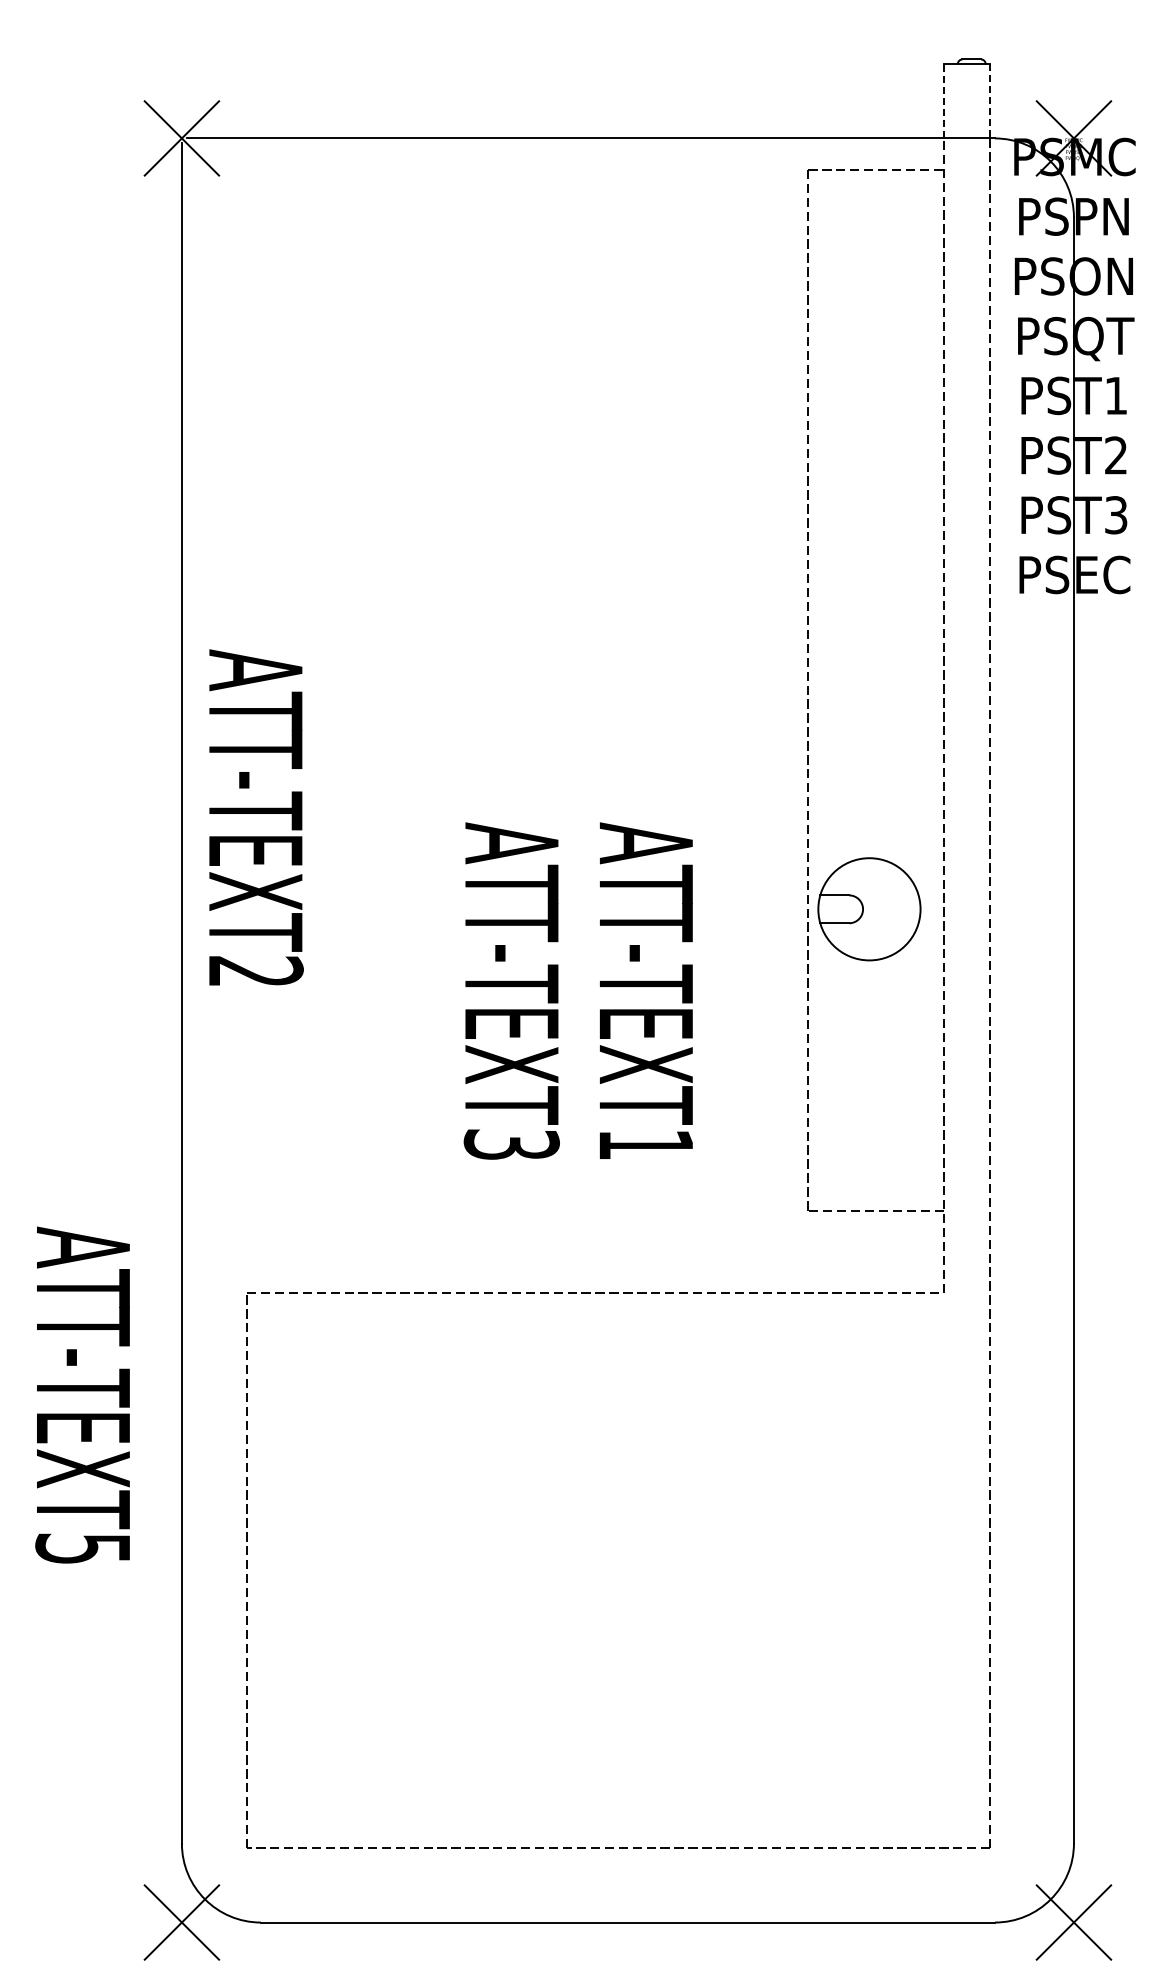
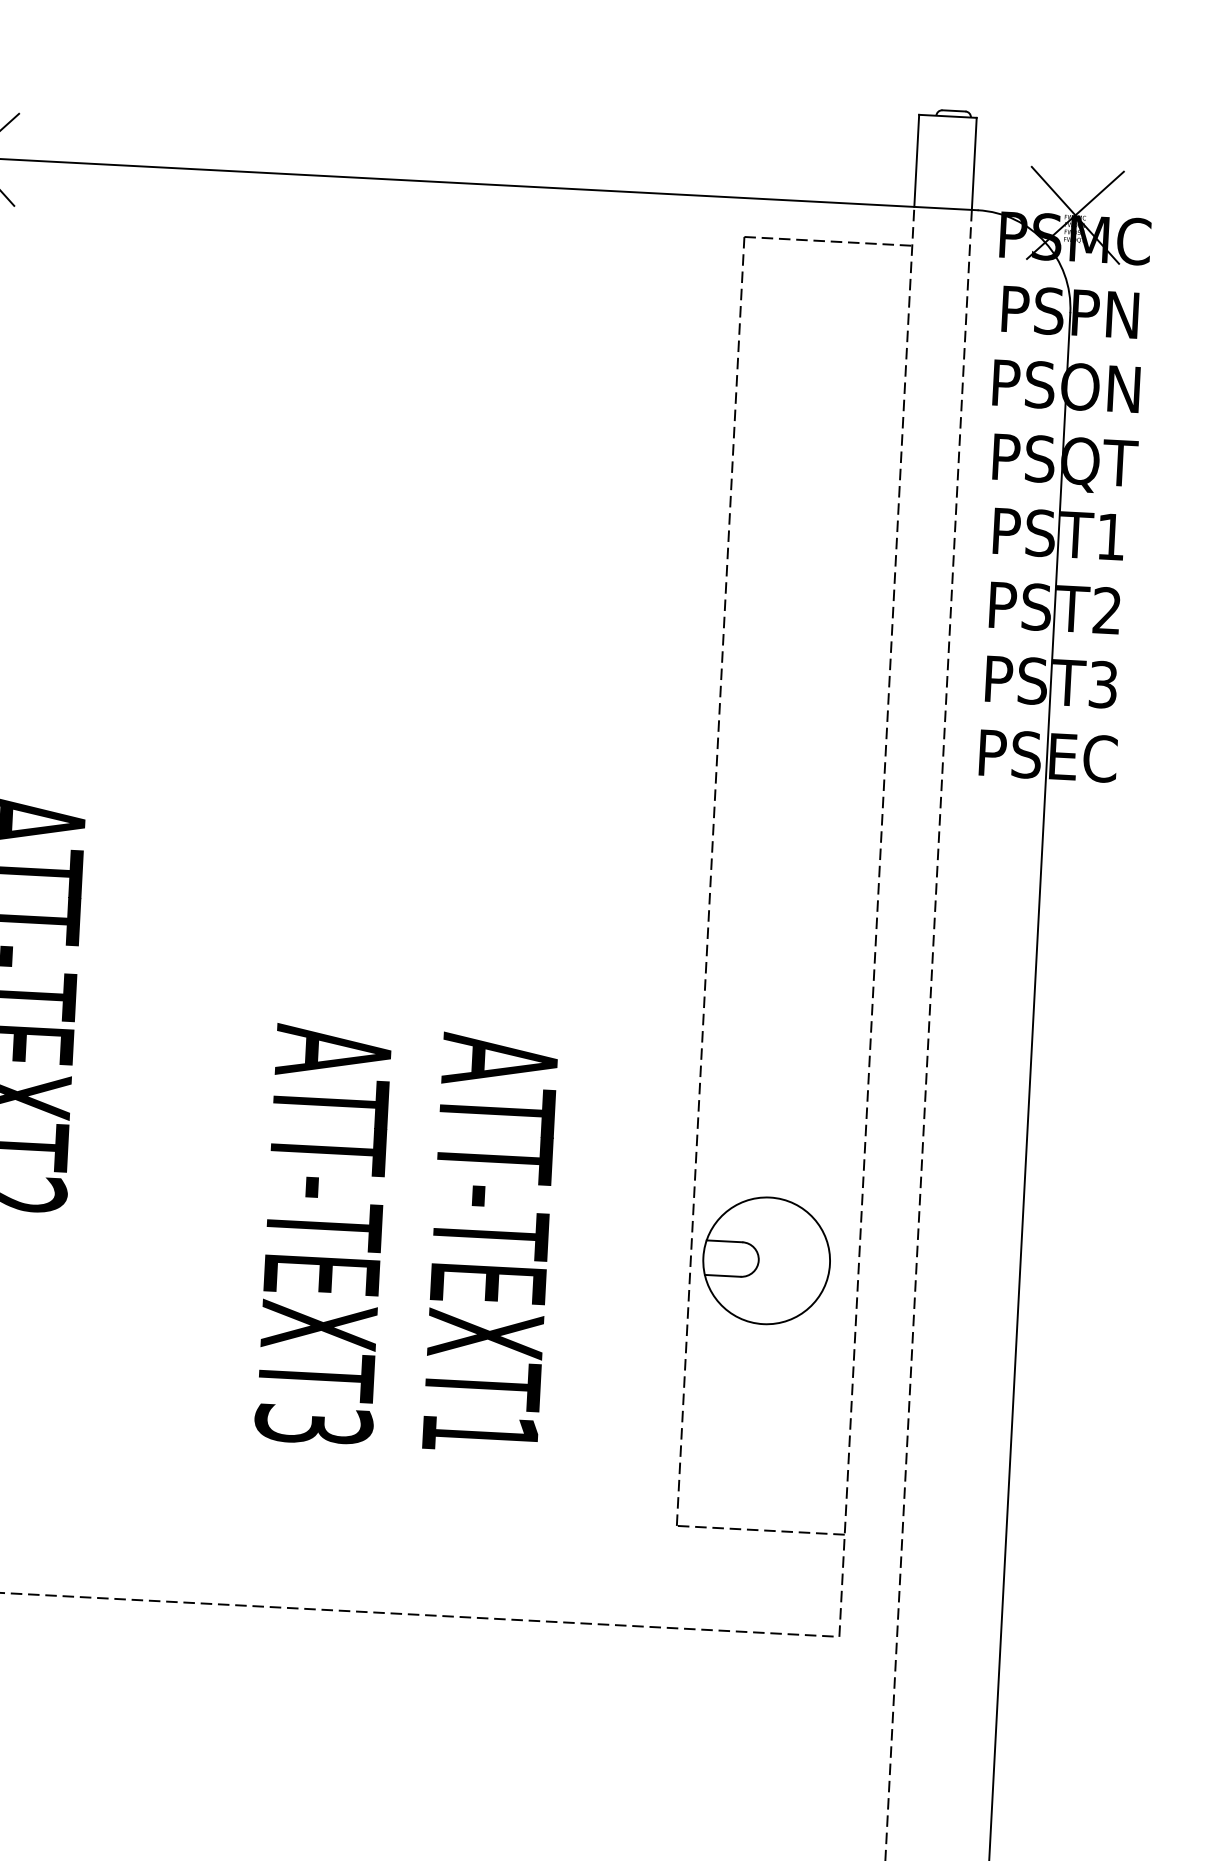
line: (943, 100) -> (916, 159), dashed -> solid
line: (990, 101) -> (974, 164), dashed -> solid
part: (869, 909) -> (766, 1261), moved

